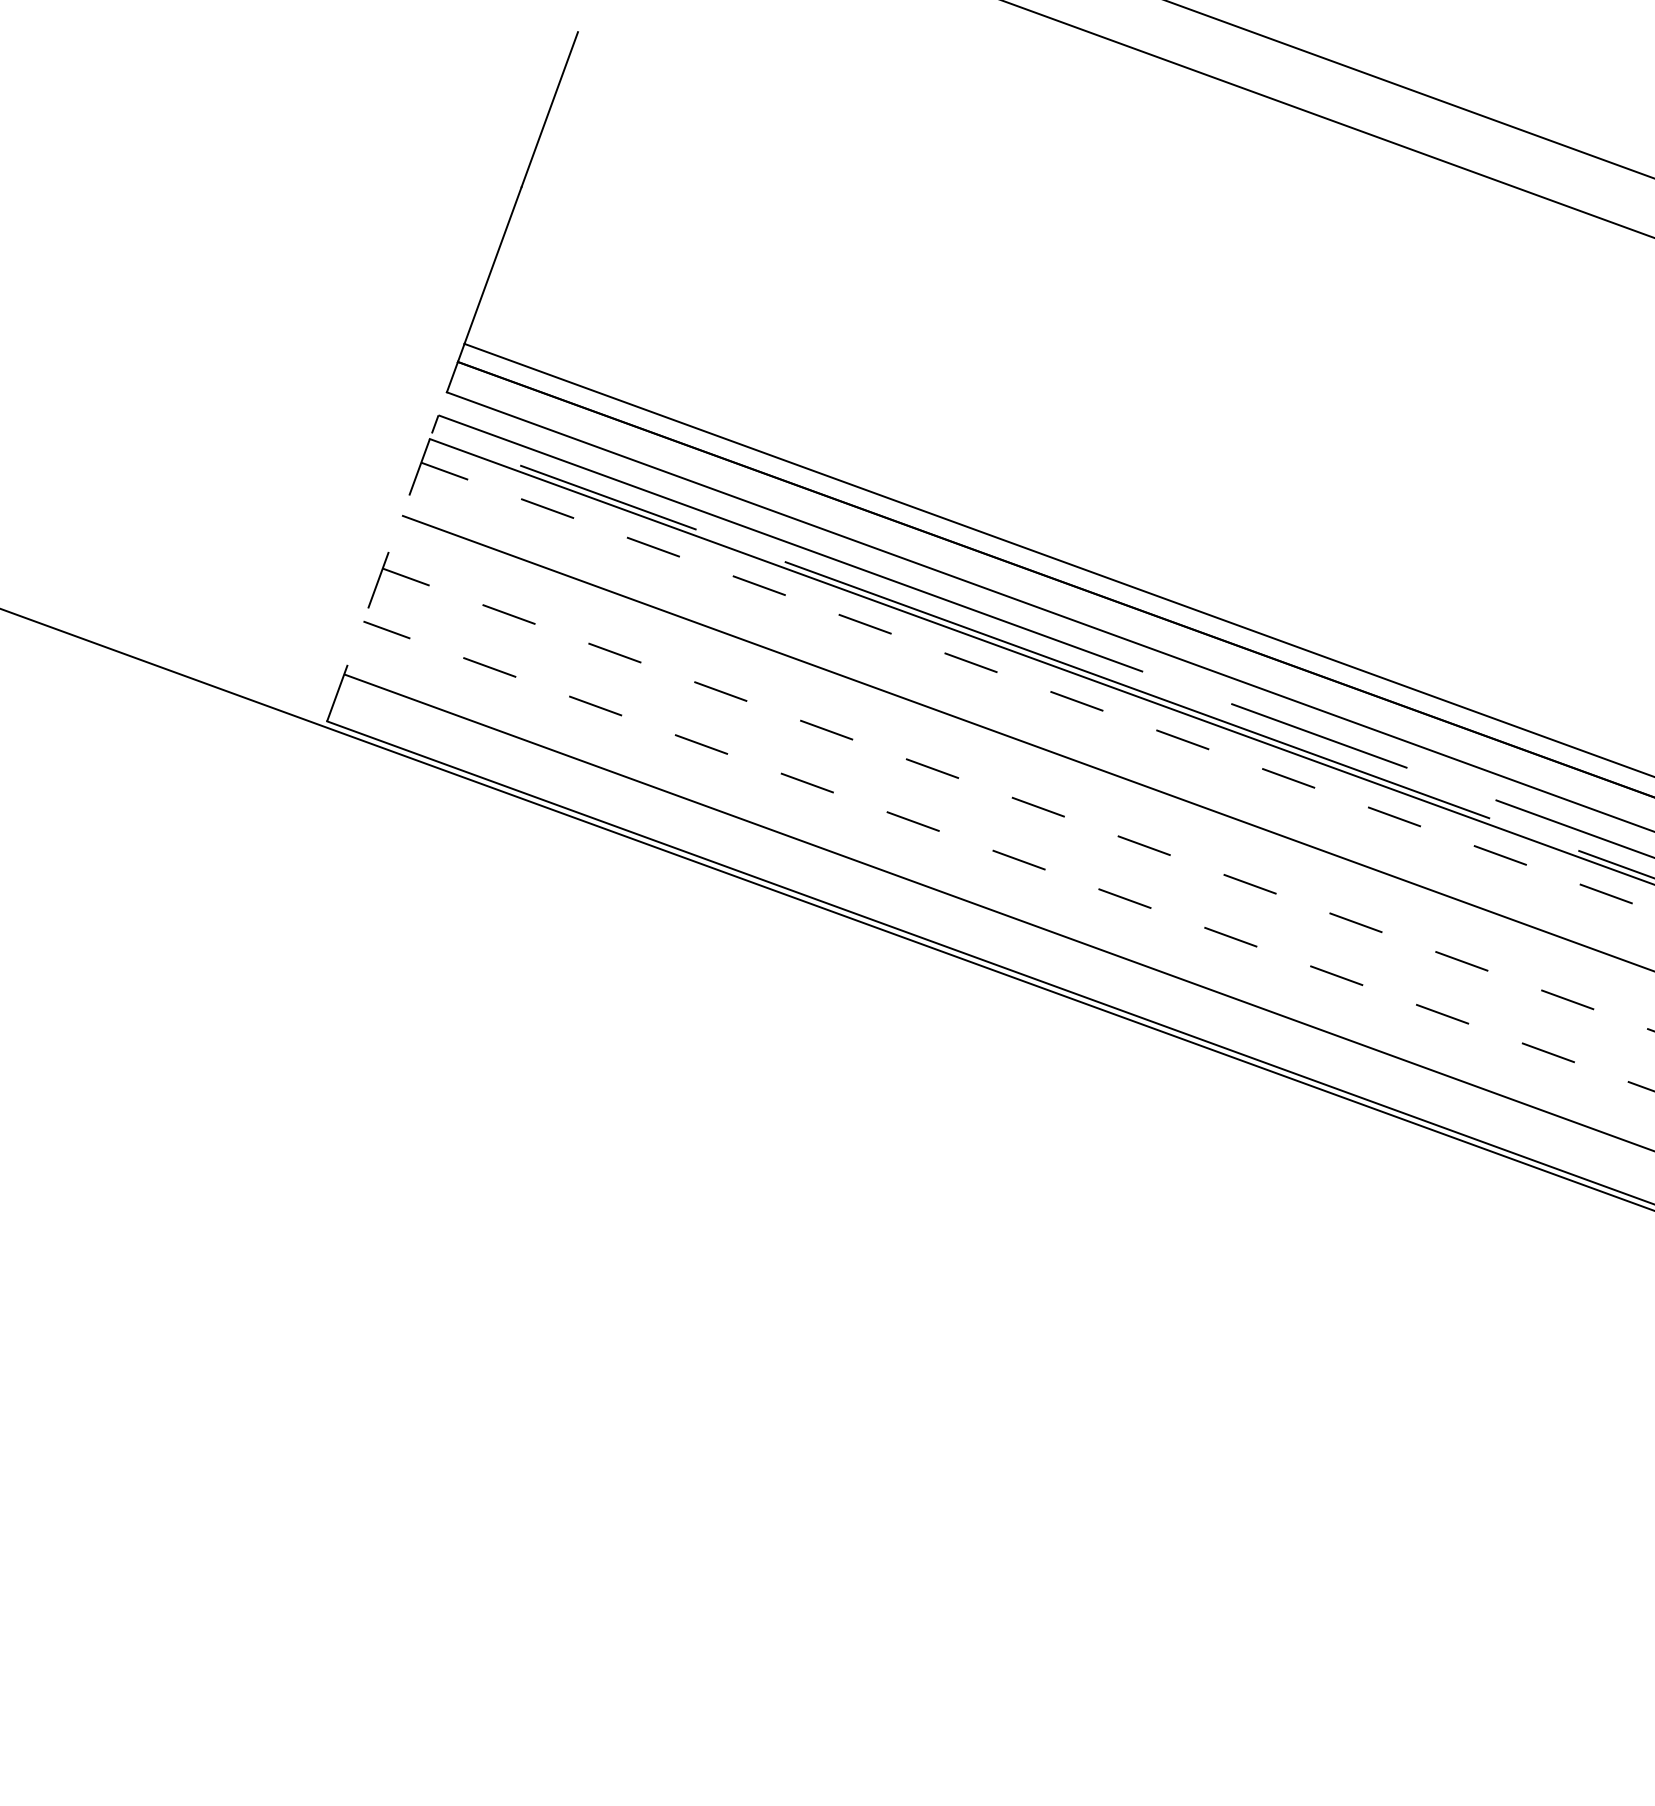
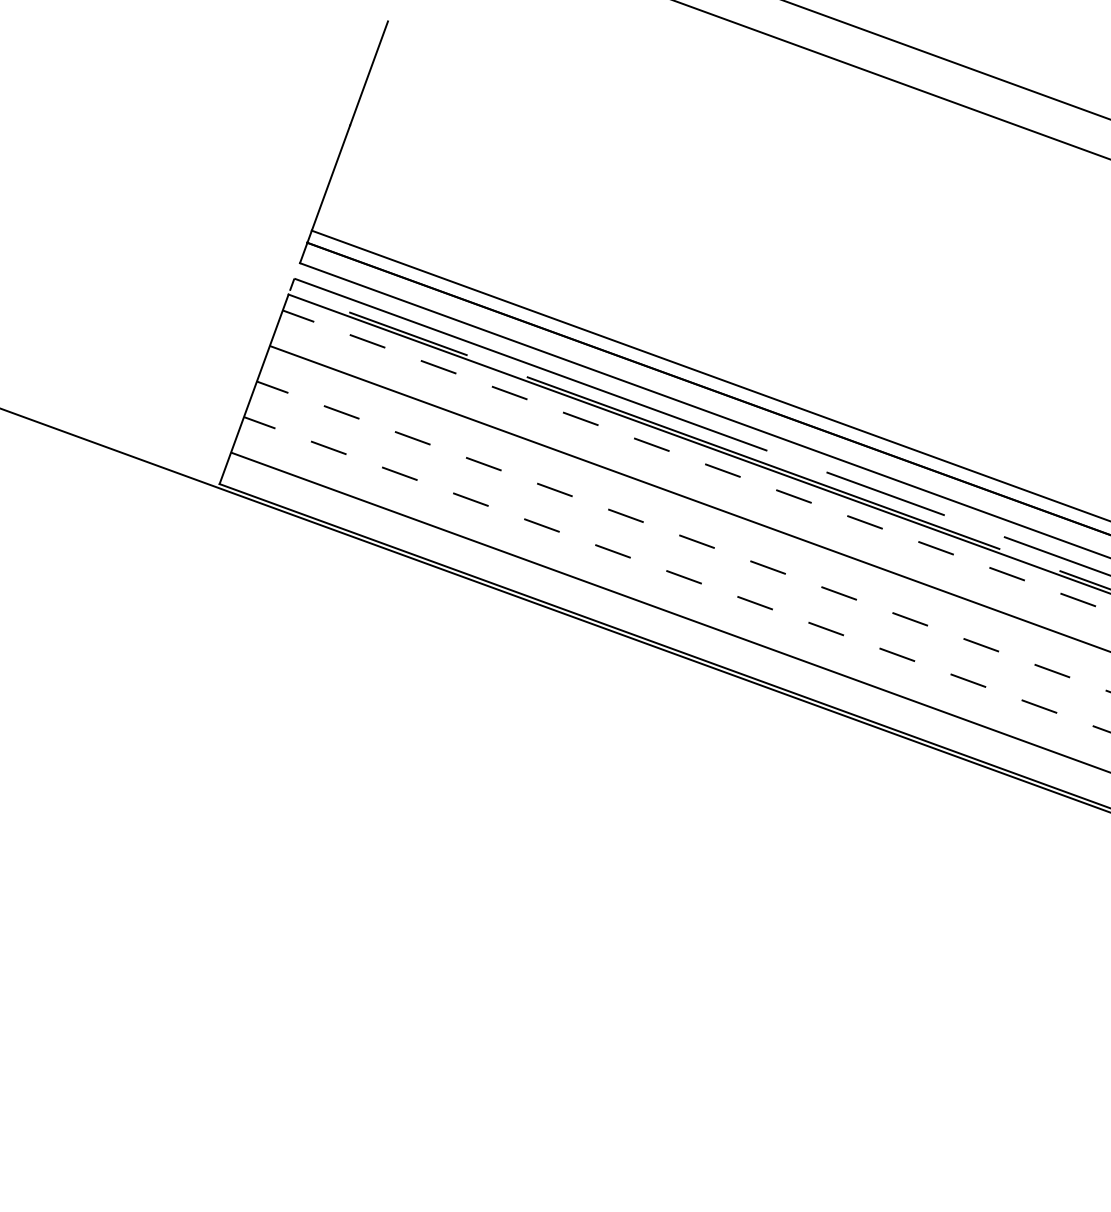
line: (379, 580) -> (254, 389), dashed -> solid

